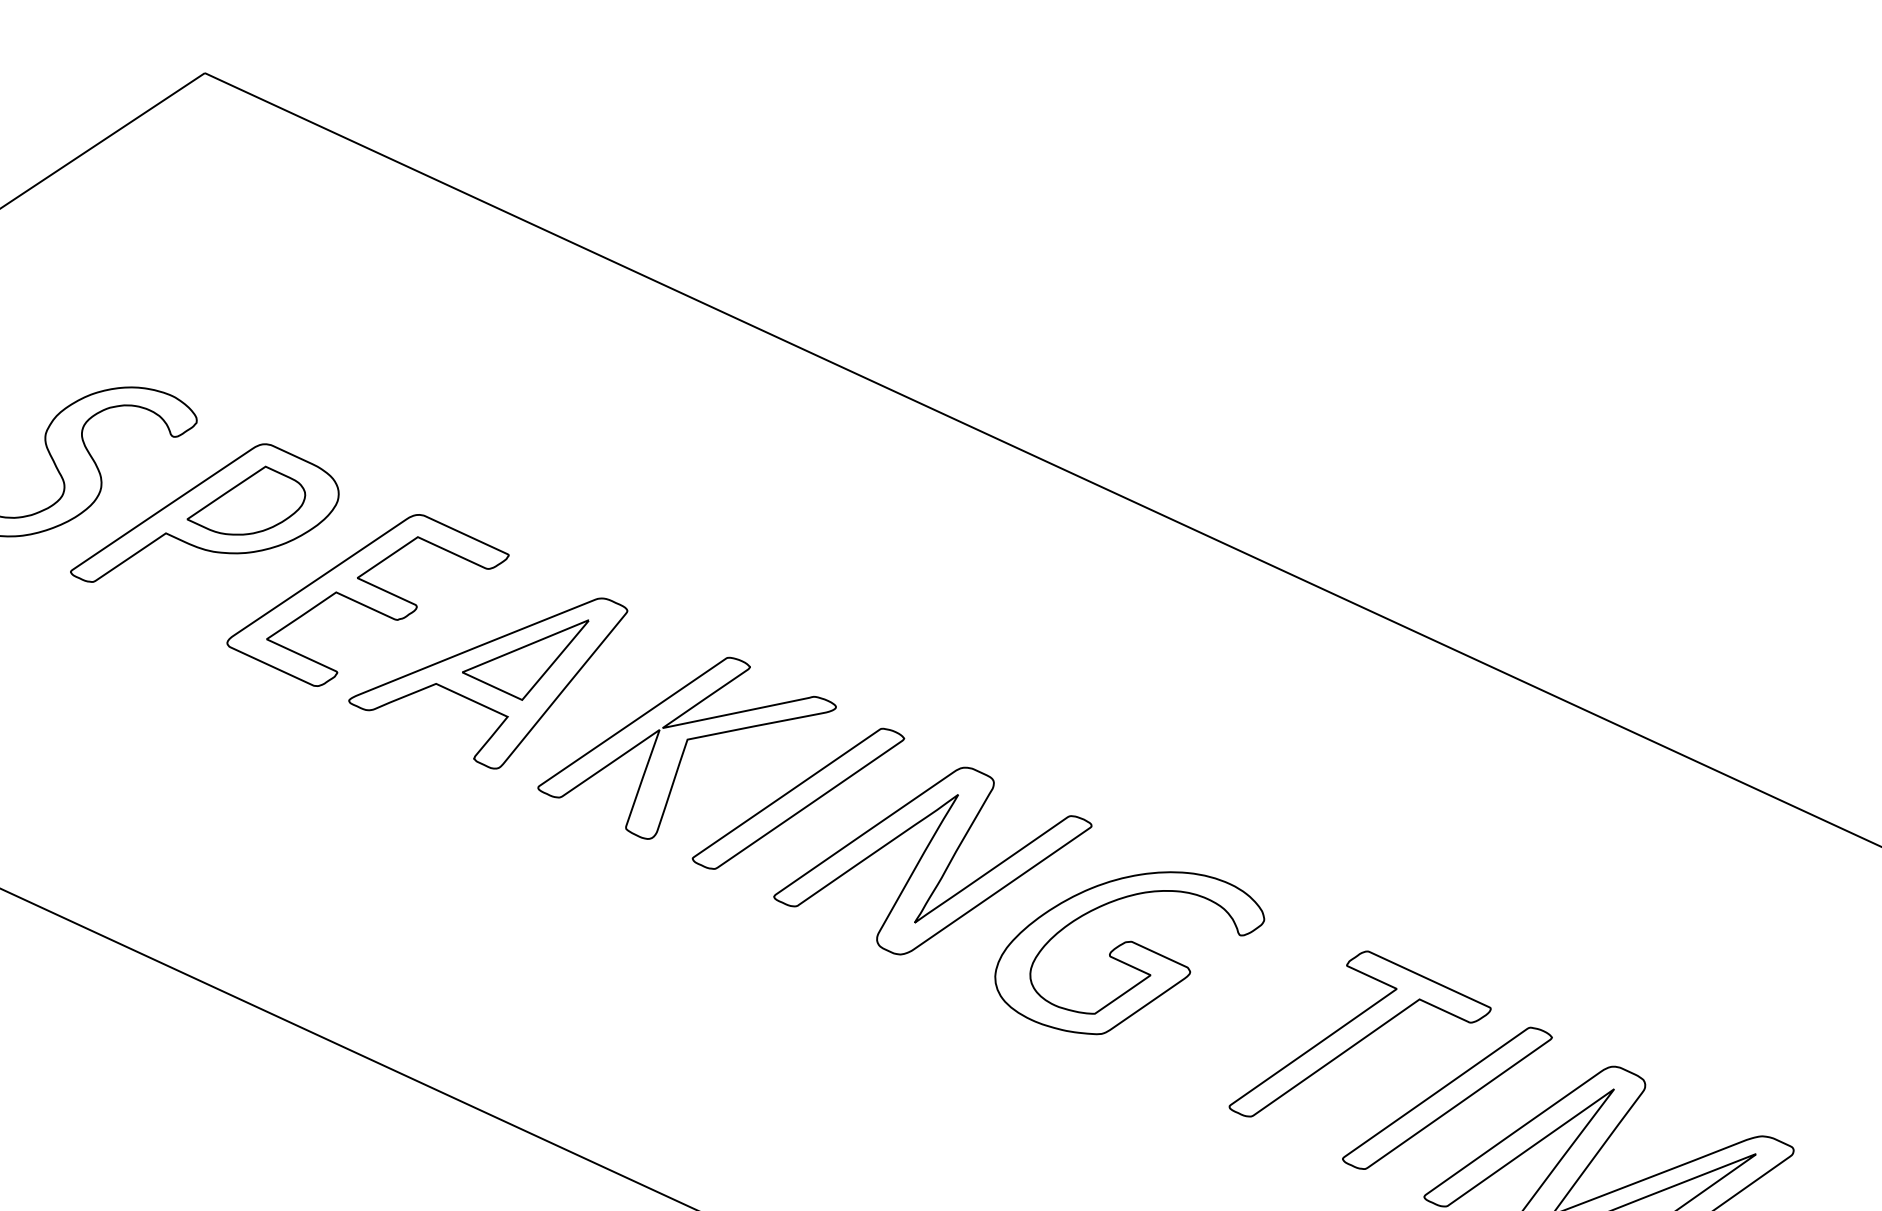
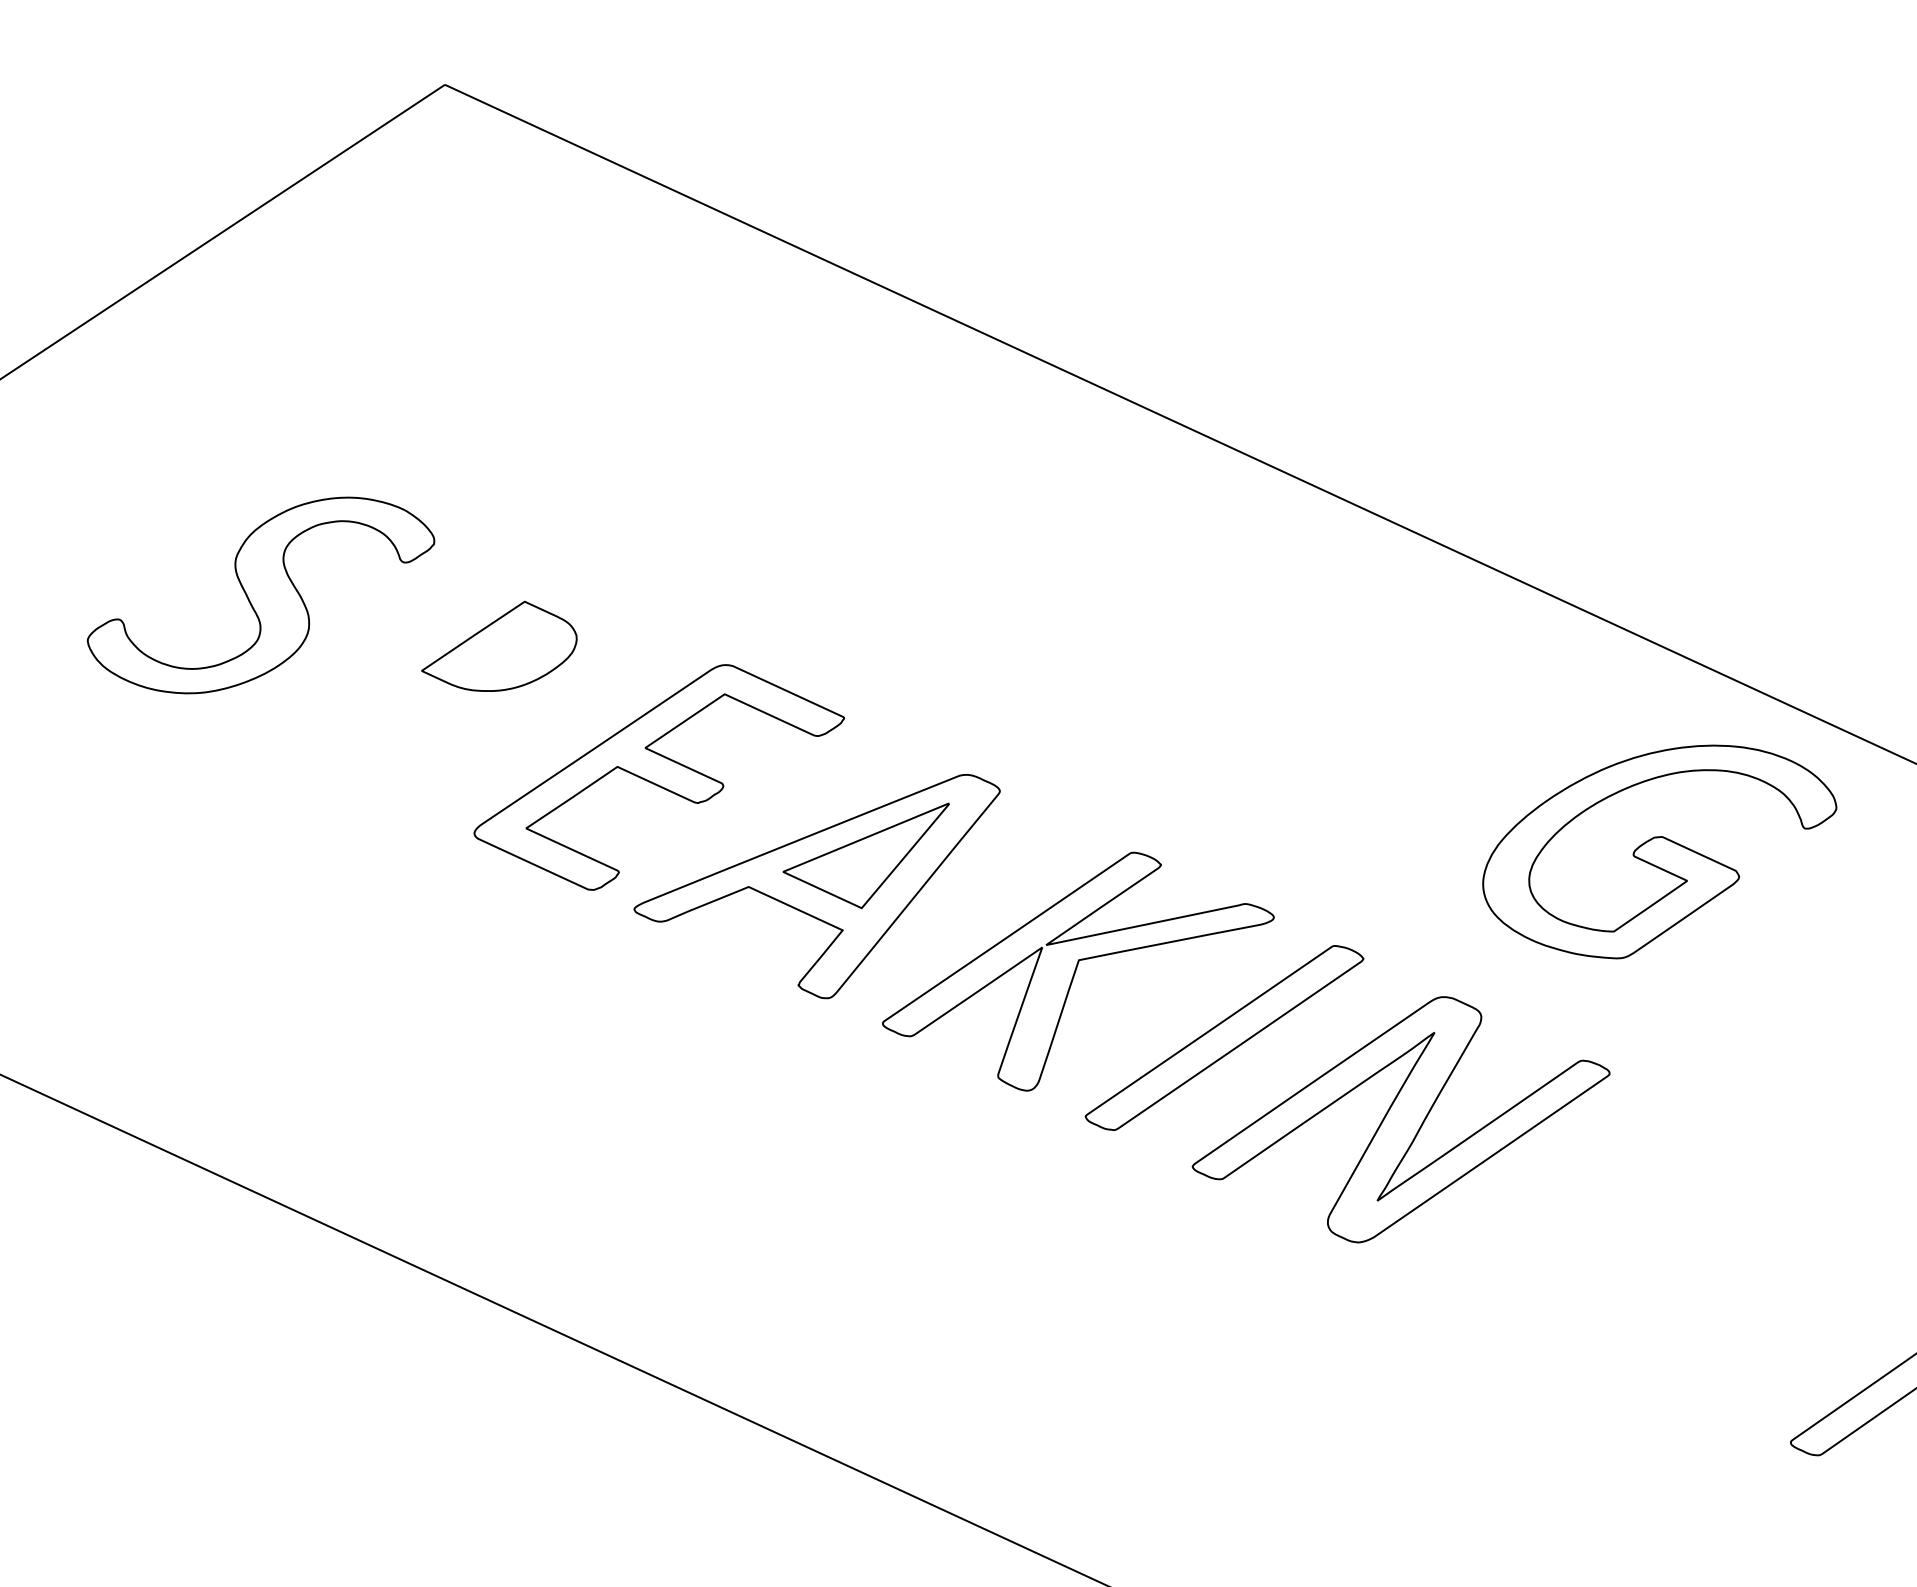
part: (204, 512) -> (444, 661), removed
part: (1129, 953) -> (1659, 852), moved

